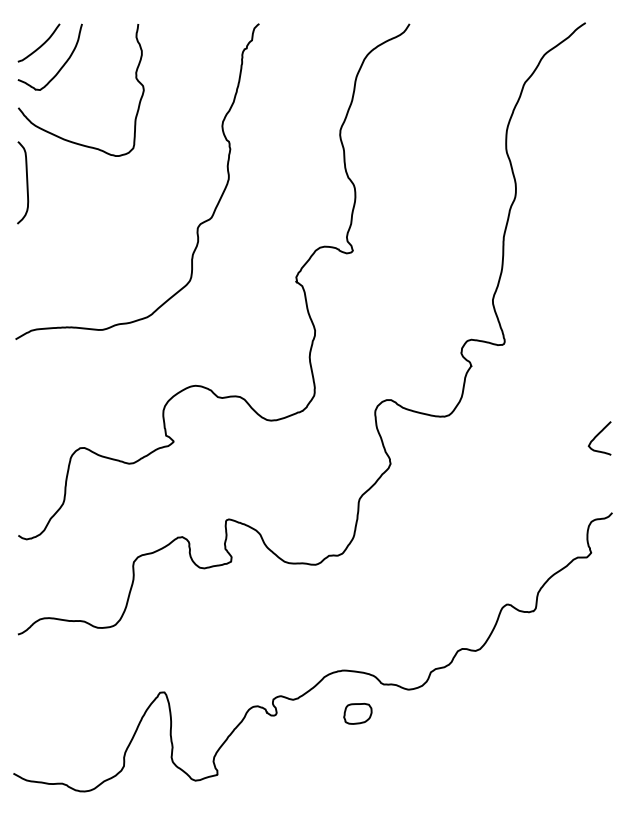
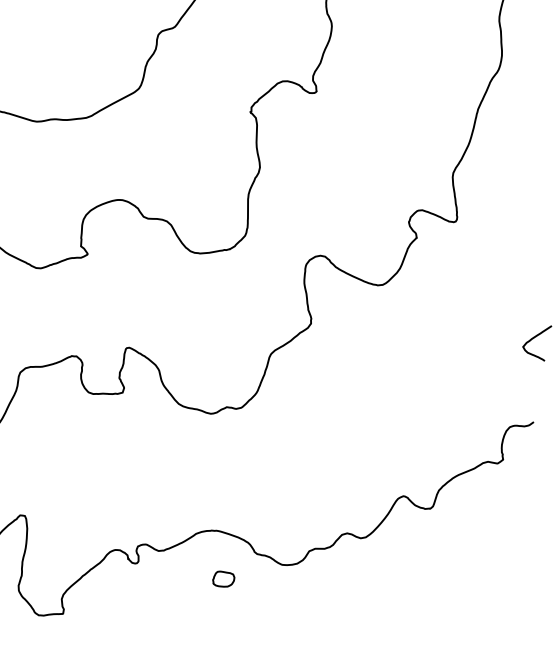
part: (357, 713) -> (223, 579), size x0.7

